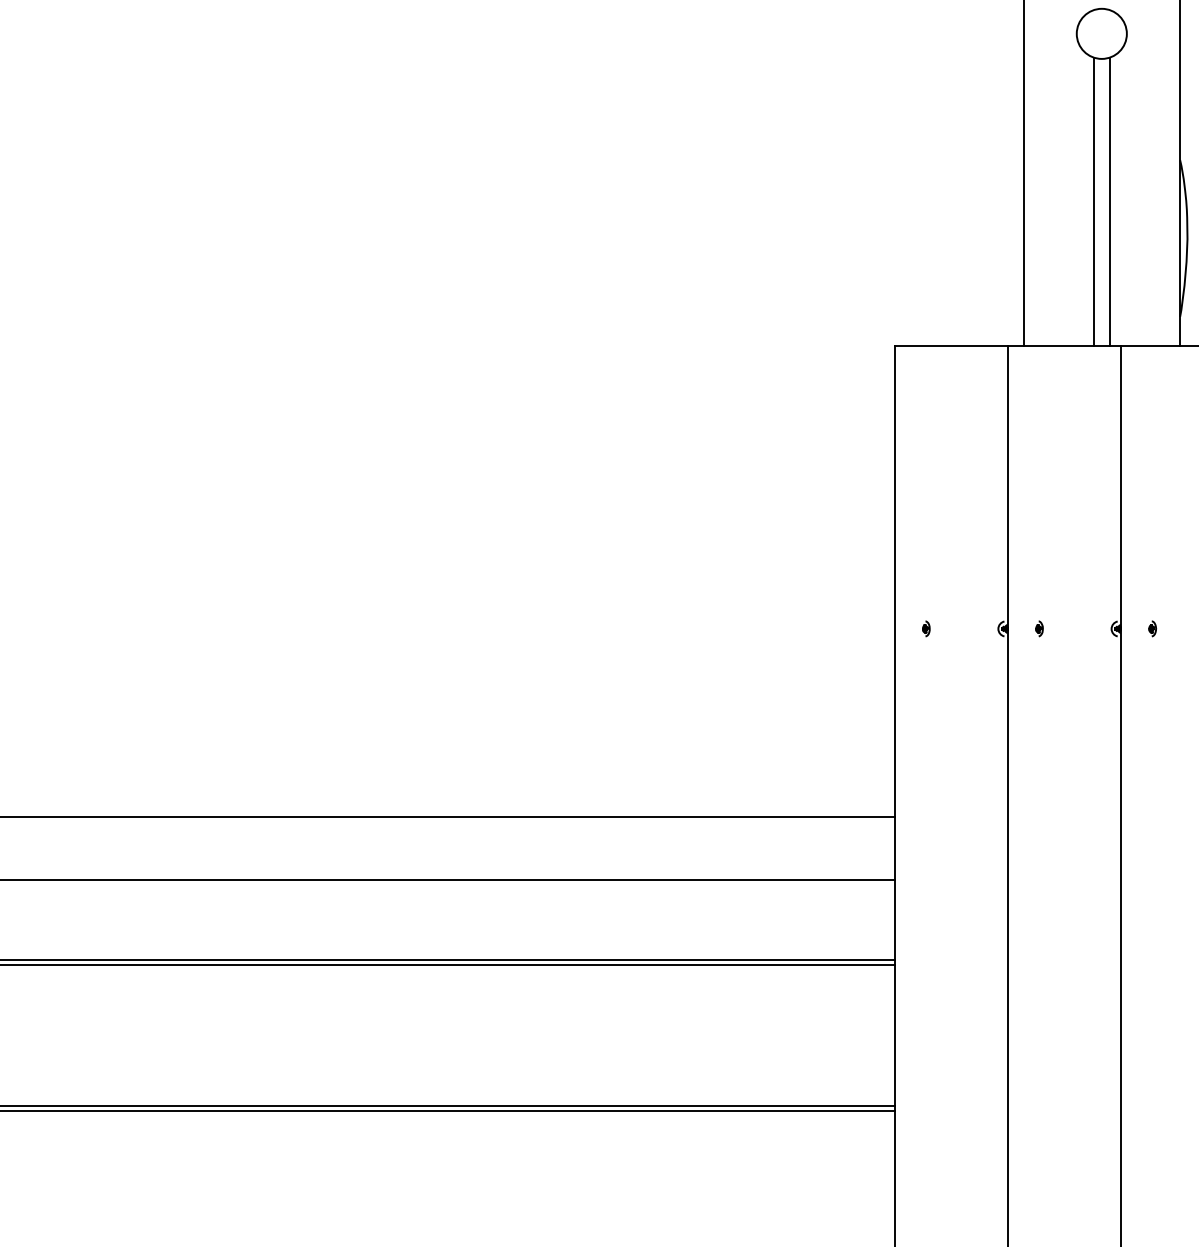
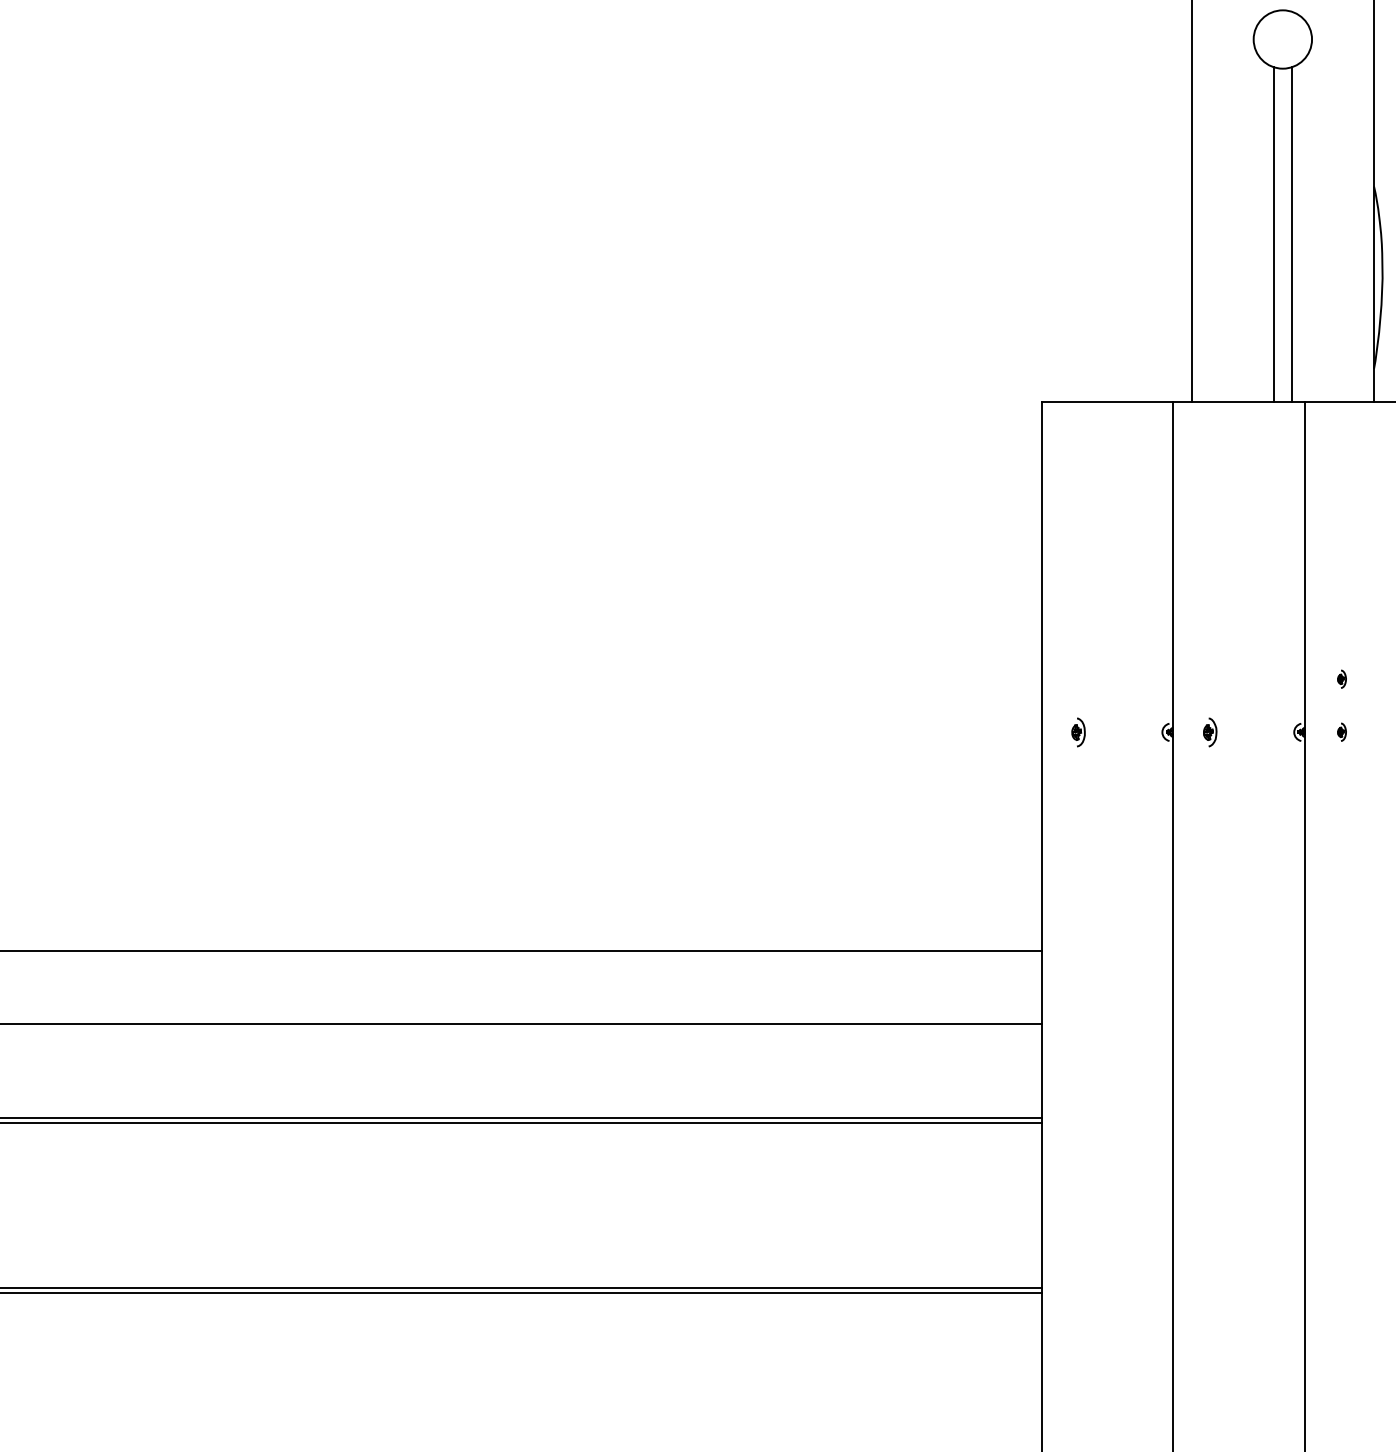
part: (1152, 582) -> (1341, 678), added
part: (926, 628) -> (1078, 731), size x1.6
part: (1039, 628) -> (1210, 731), size x1.6

